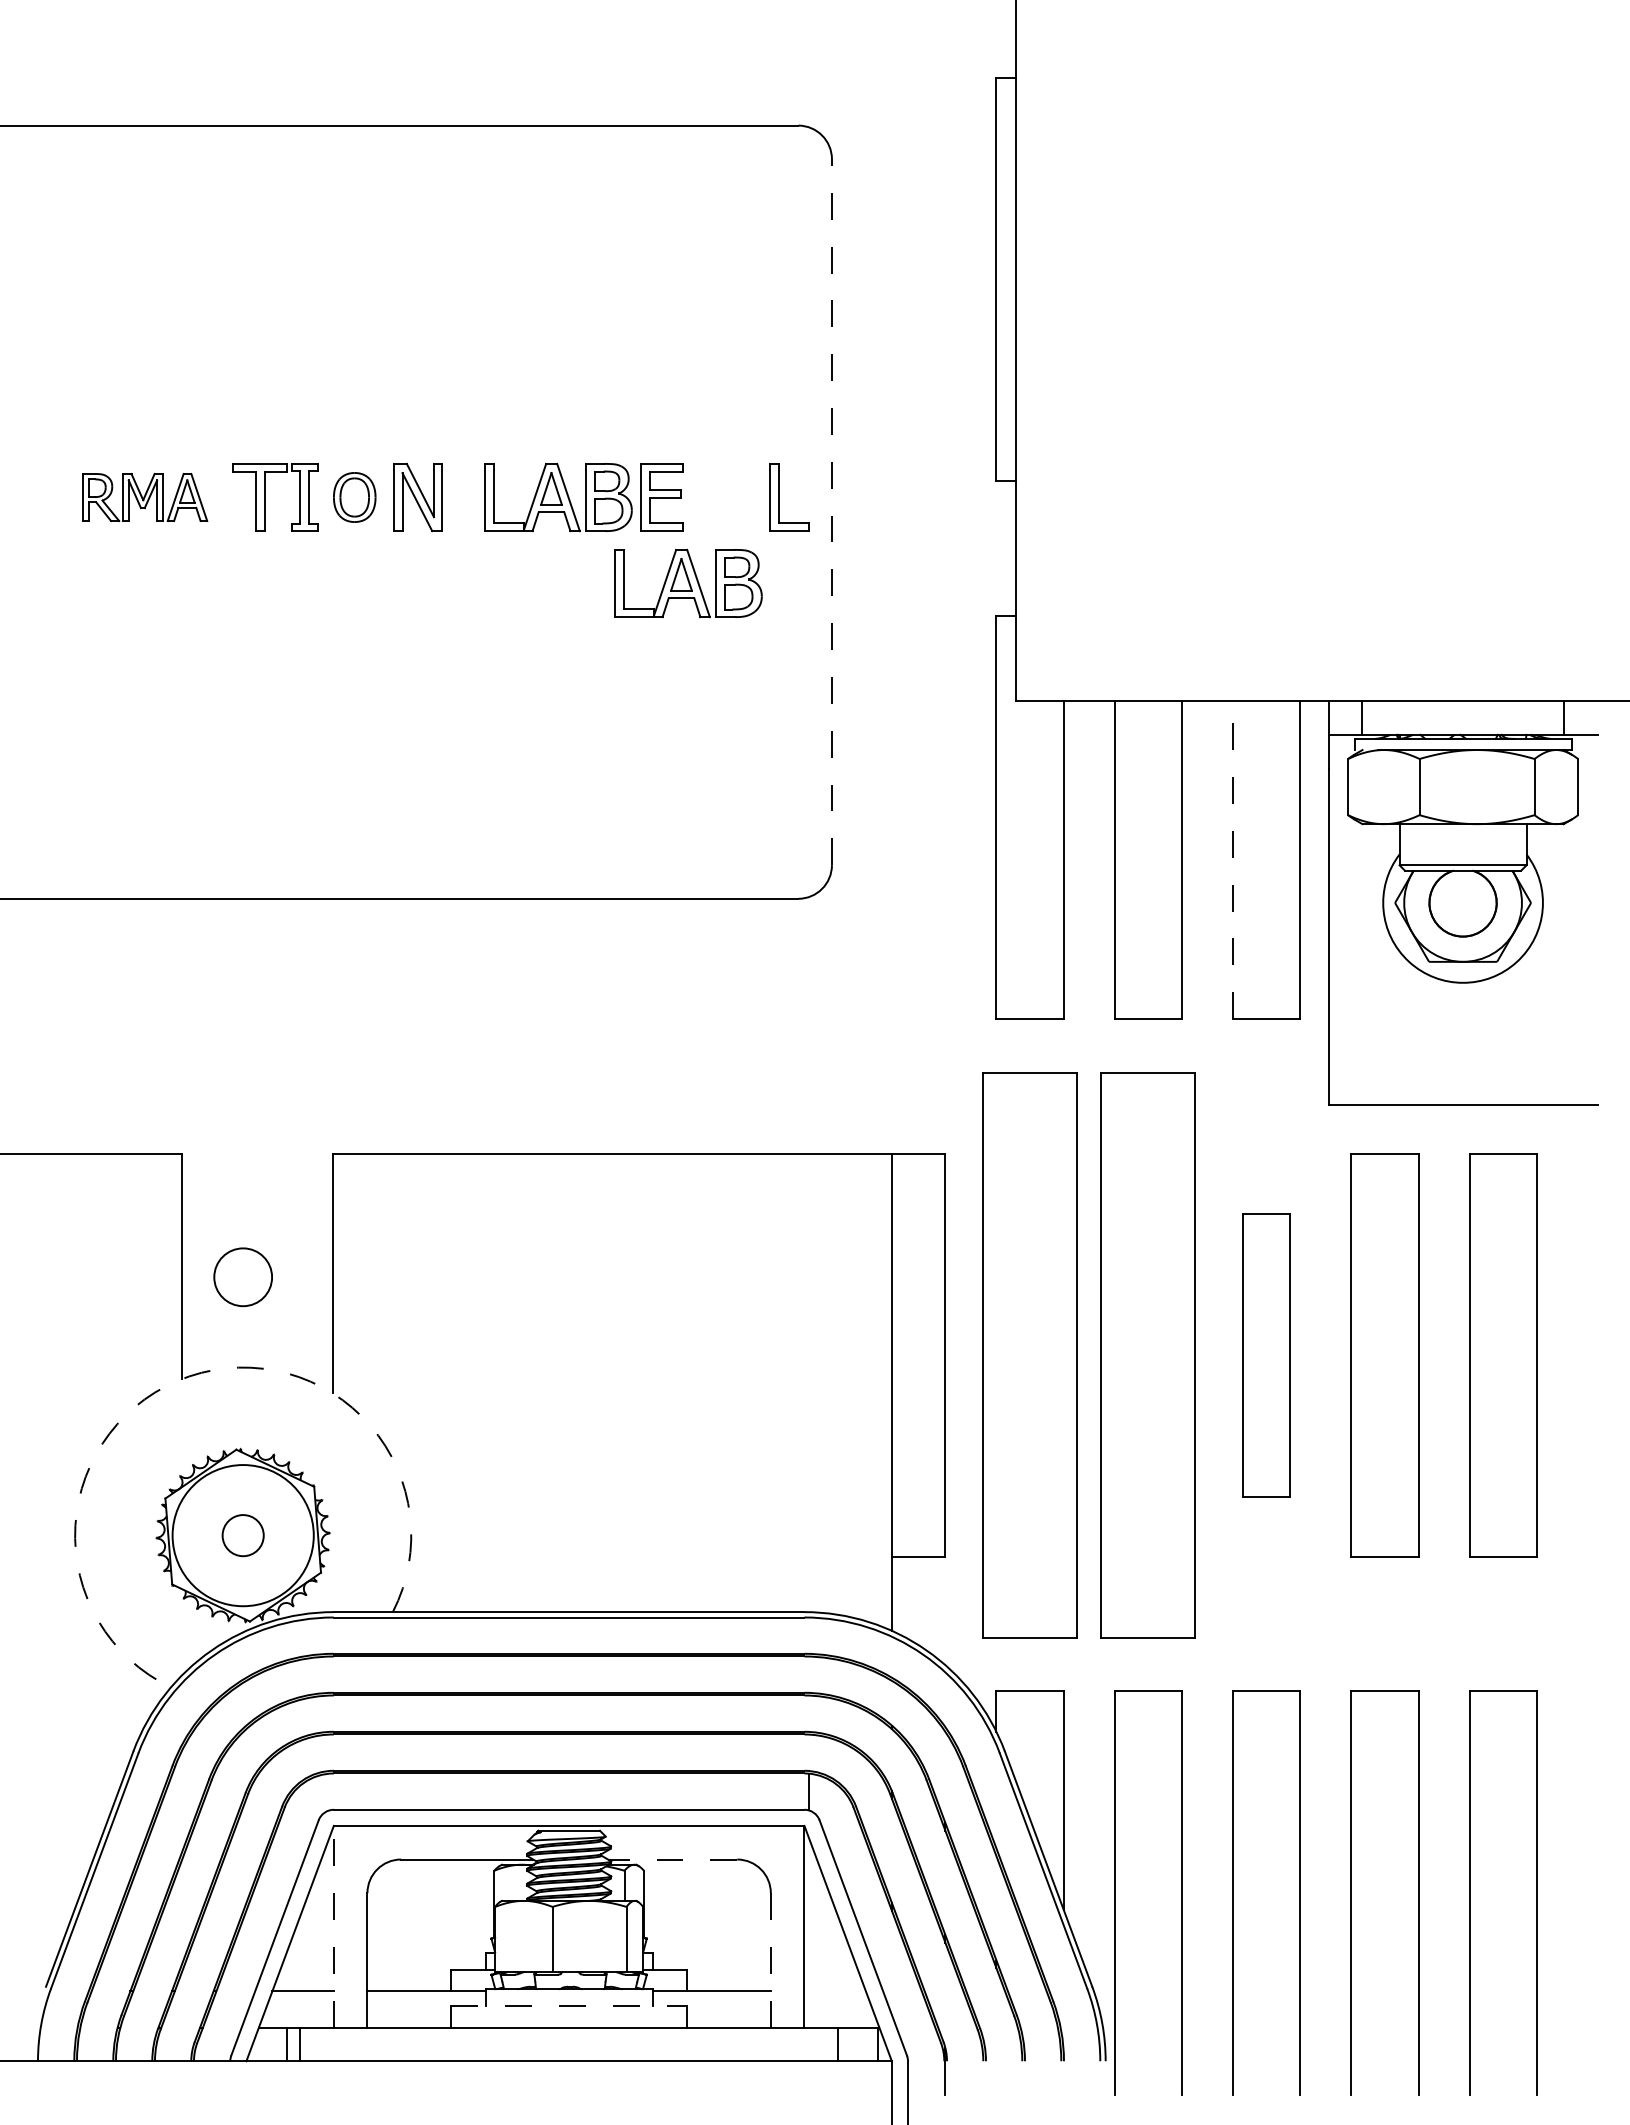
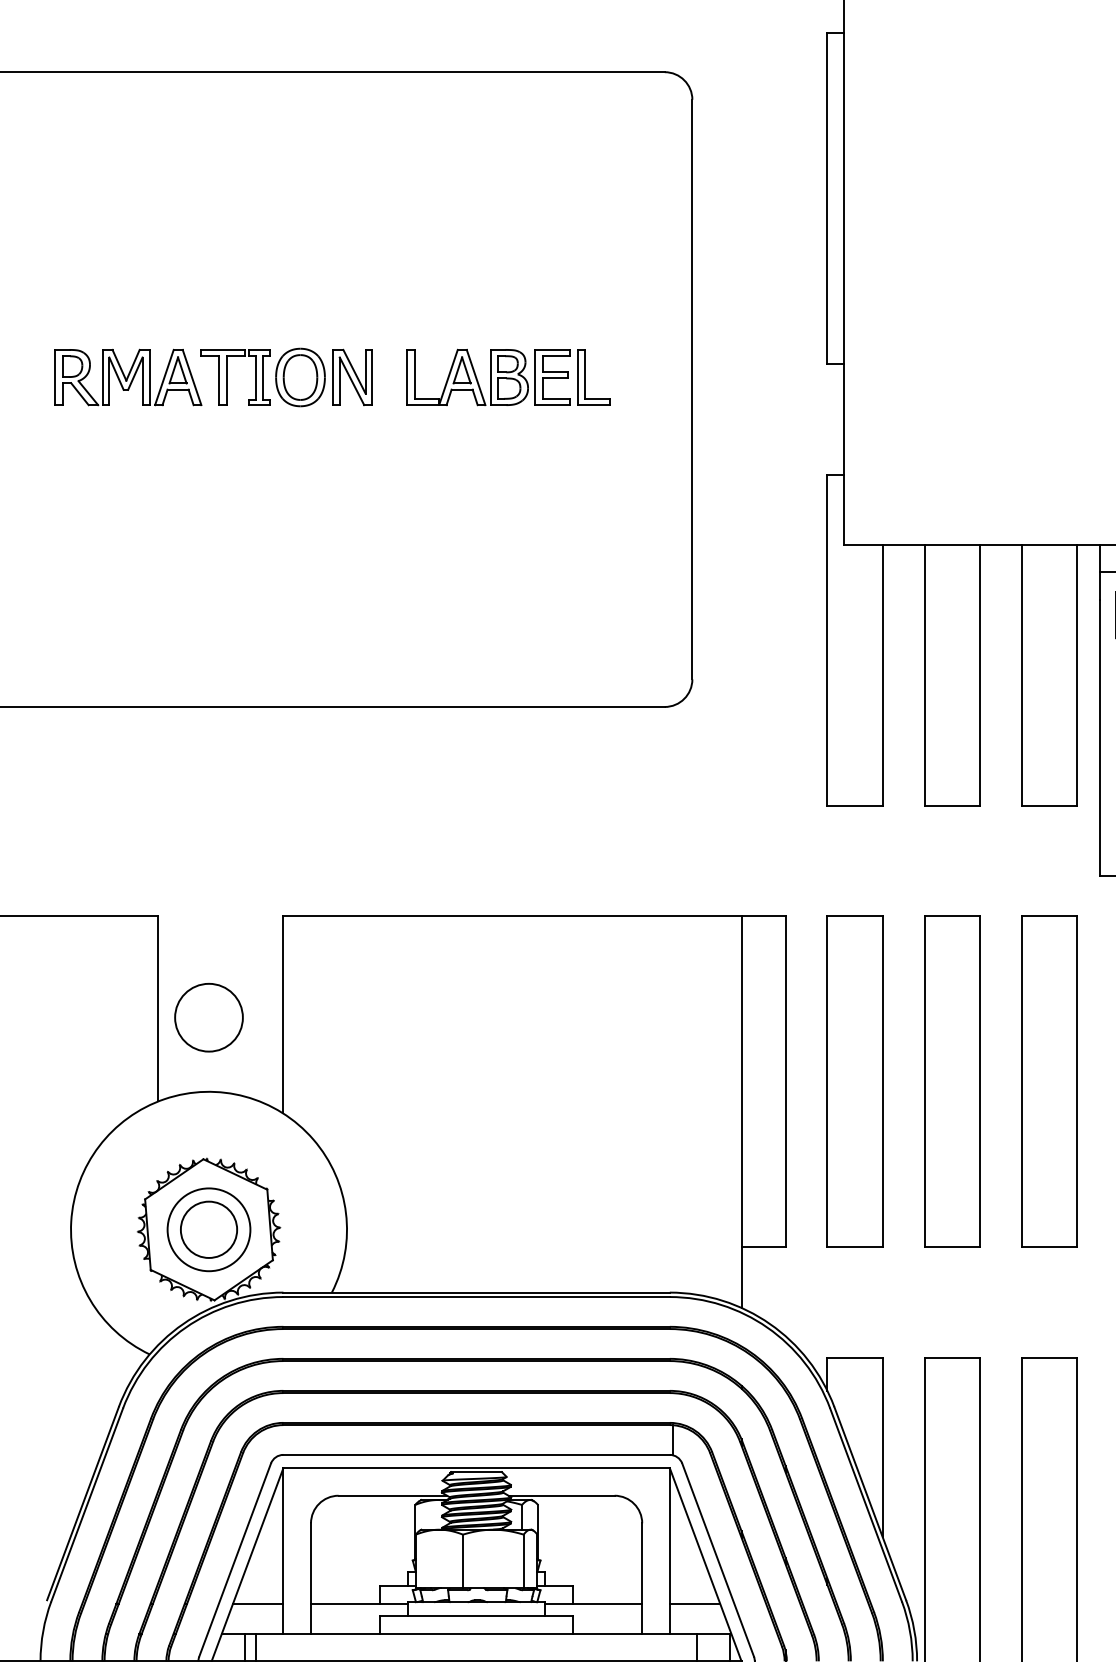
part: (144, 497) -> (127, 377), size x1.43
part: (354, 497) -> (300, 377), size x1.43
part: (779, 497) -> (586, 377), moved
line: (831, 512) -> (692, 389), dashed -> solid
part: (688, 583) -> (574, 448), removed
line: (1233, 860) -> (1022, 675), dashed -> solid
circle: (242, 1277) -> (208, 1017), size x1.43
part: (1029, 1355) -> (854, 1081), size x0.71
part: (1148, 1355) -> (952, 1081), size x0.71
part: (1266, 1355) -> (1049, 1081), size x1.43
arc: (189, 1376) -> (164, 1099), dashed -> solid
circle: (242, 1535) -> (208, 1229), size x0.71
circle: (242, 1535) -> (208, 1229), size x1.67
line: (672, 1859) -> (561, 1495), dashed -> solid
line: (333, 1926) -> (283, 1550), dashed -> solid
line: (770, 1959) -> (641, 1577), dashed -> solid
line: (834, 1991) -> (694, 1604), added
line: (569, 2006) -> (476, 1616), dashed -> solid

